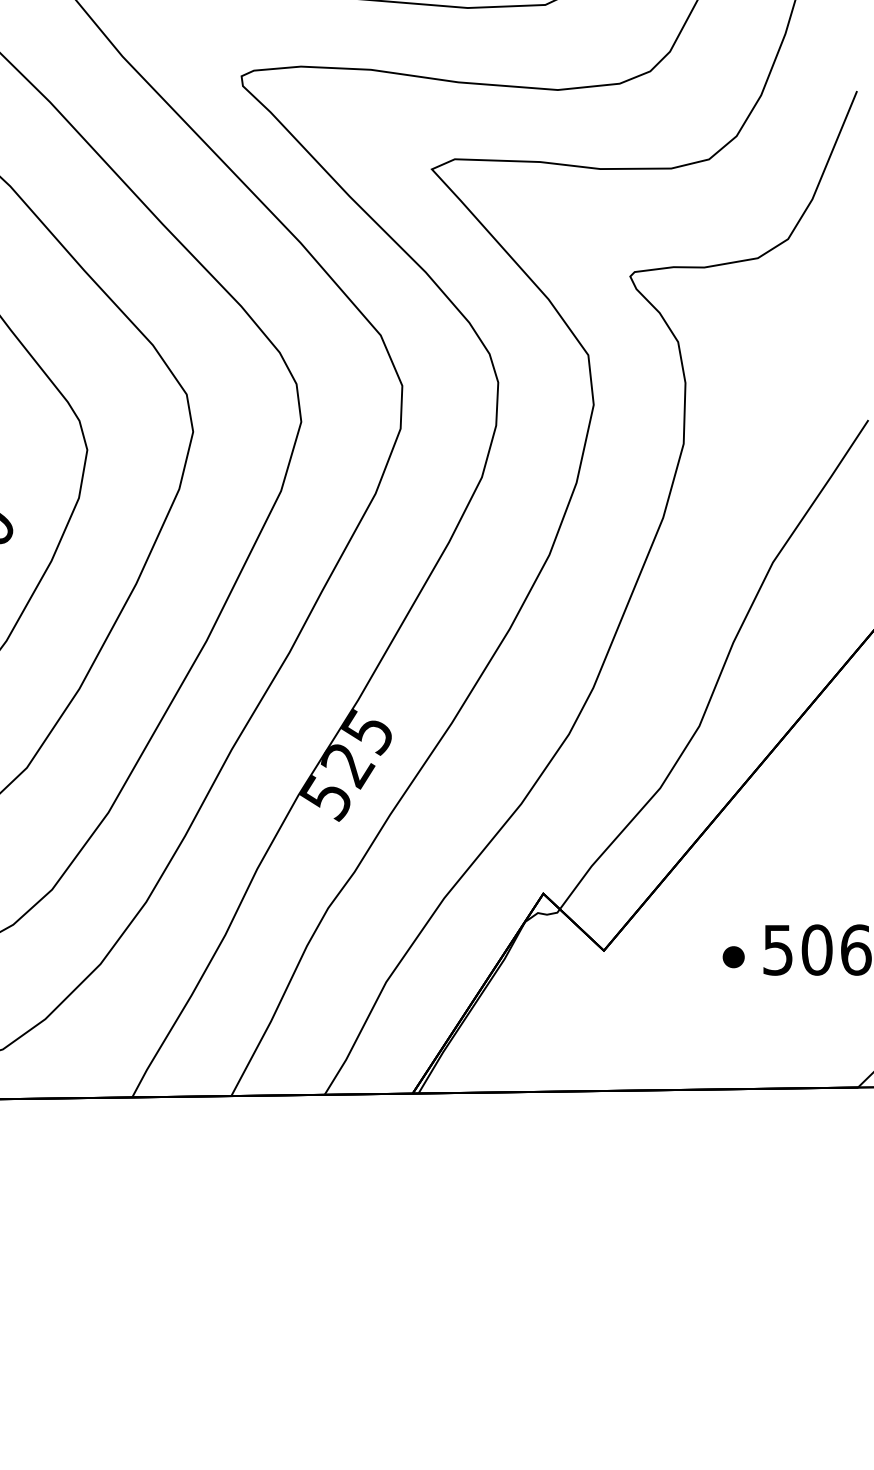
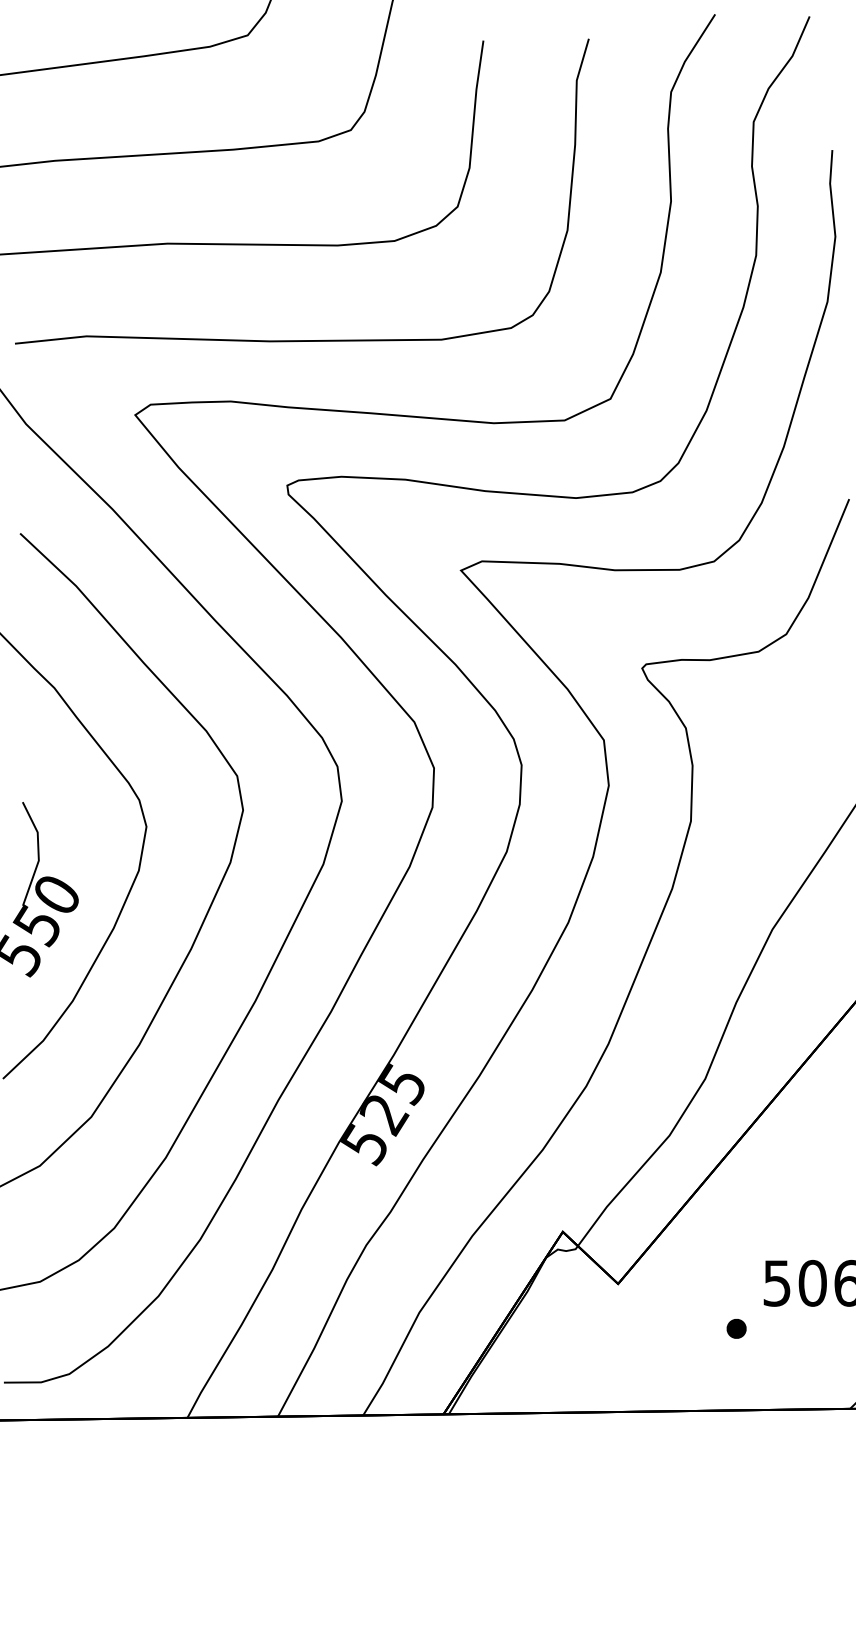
part: (733, 956) -> (736, 1328), moved

